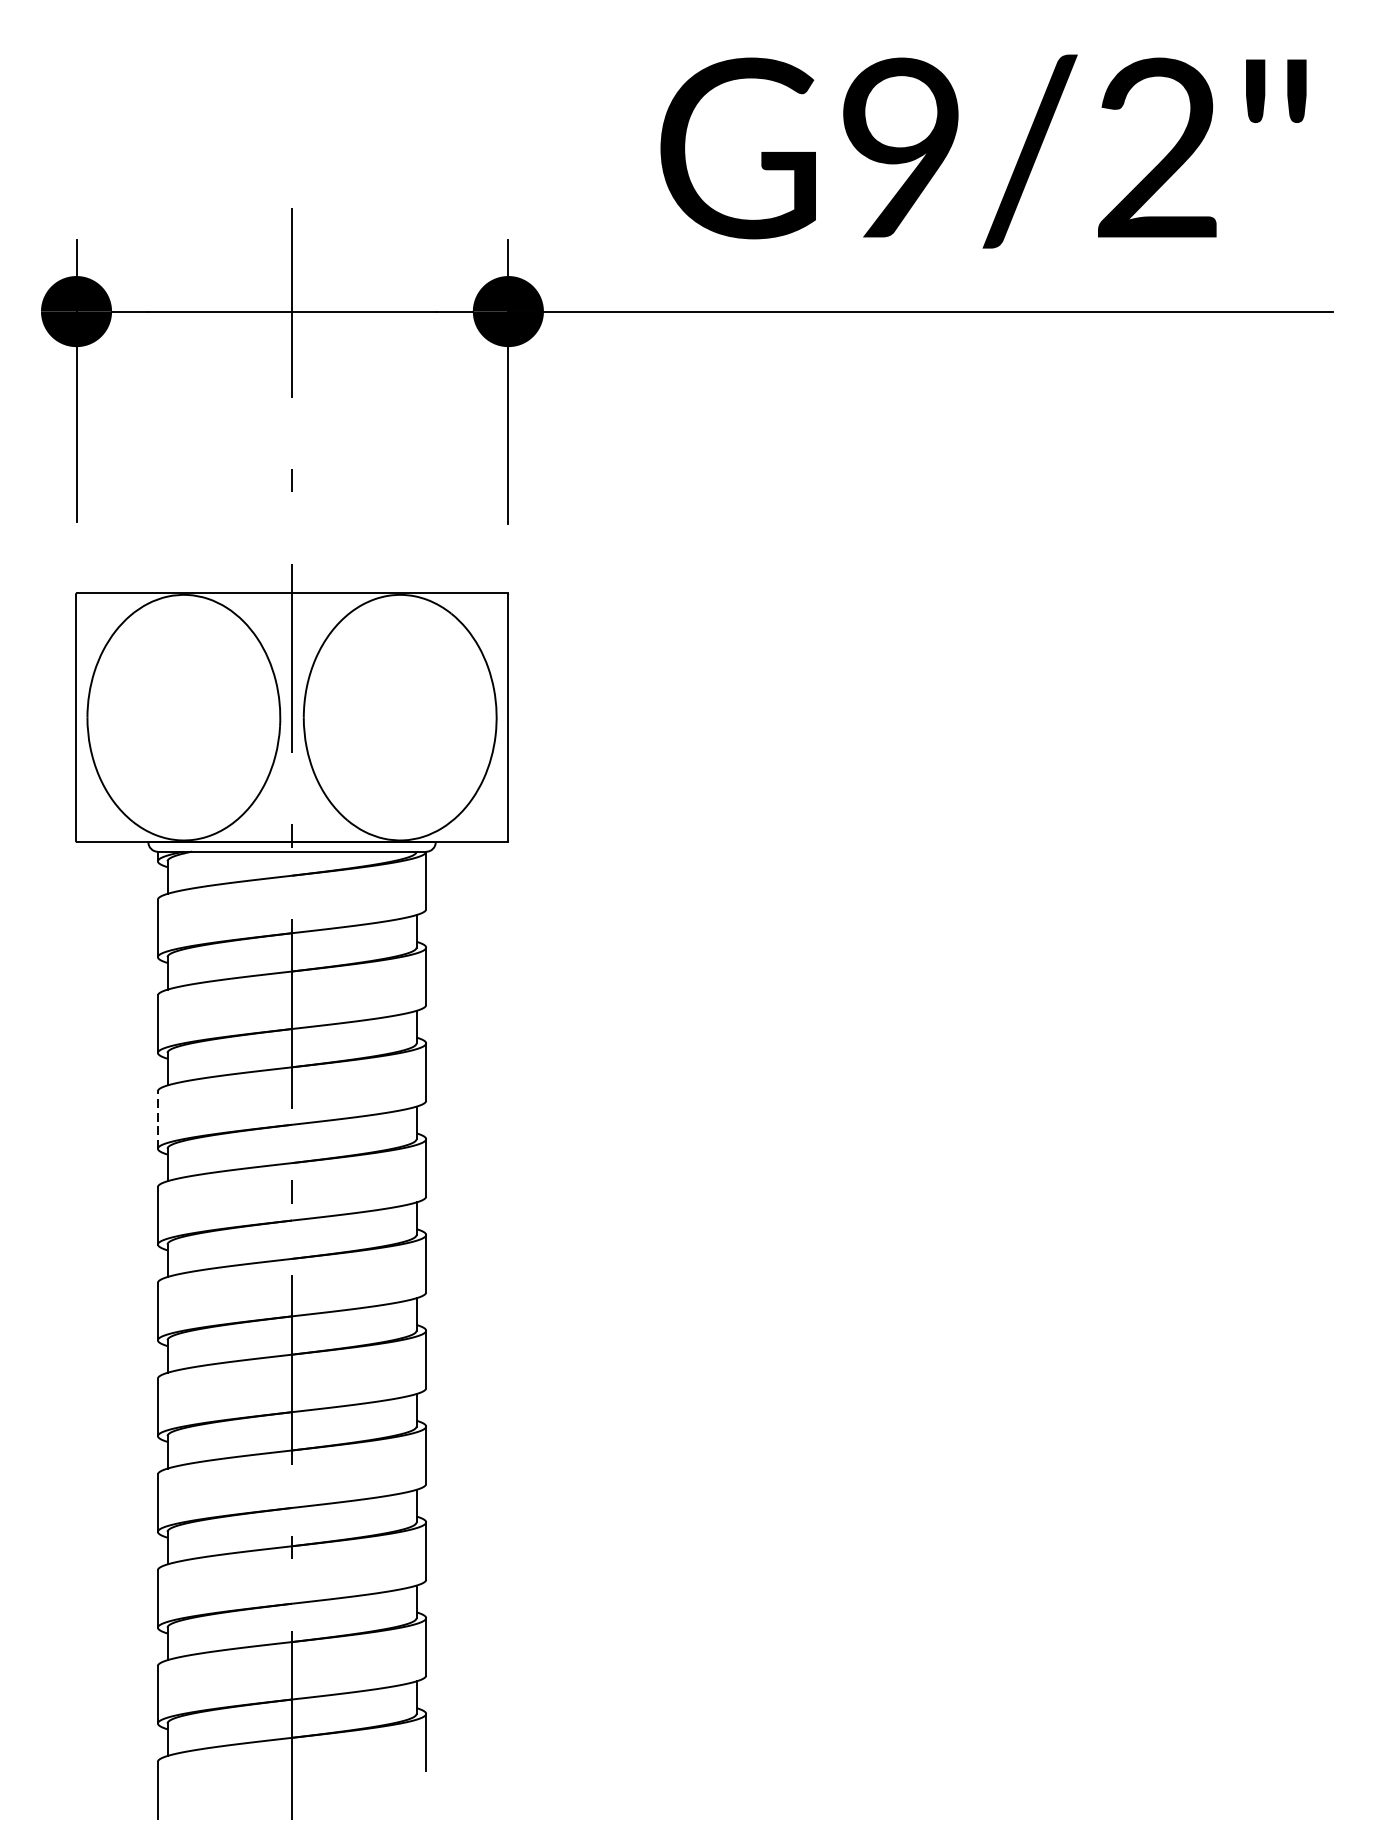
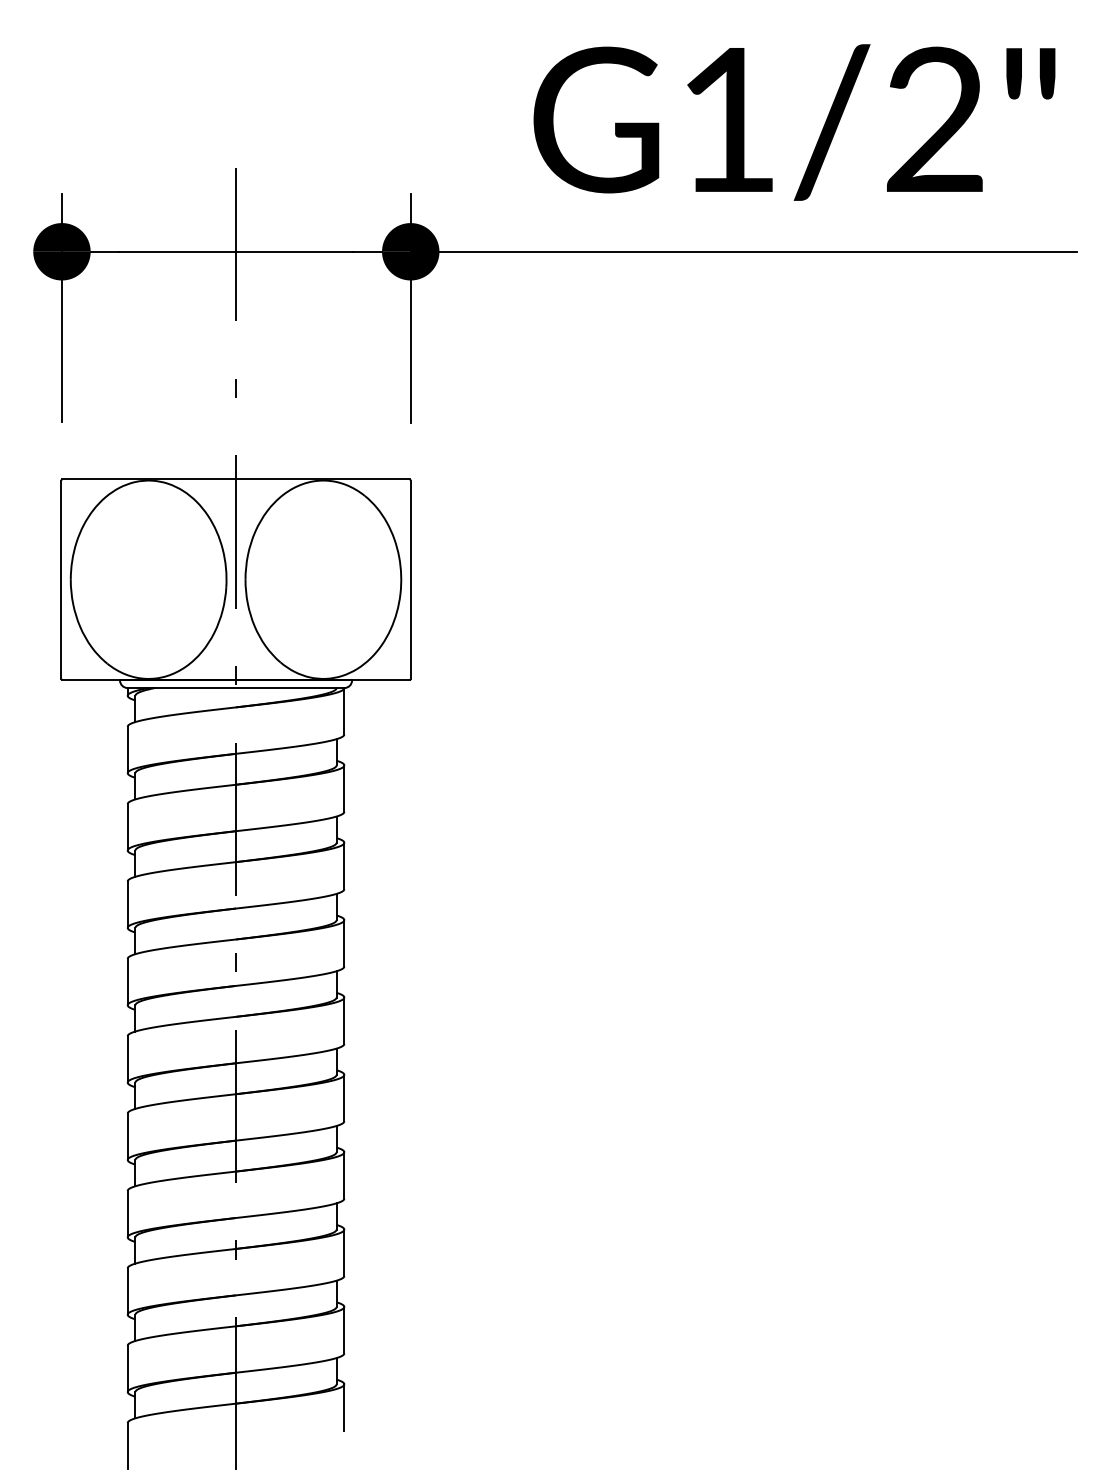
text: (900, 146) -> (727, 118), G9/2" -> G1/2"
line: (157, 1119) -> (127, 904), dashed -> solid

